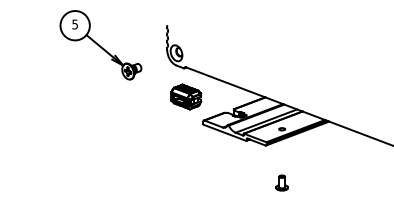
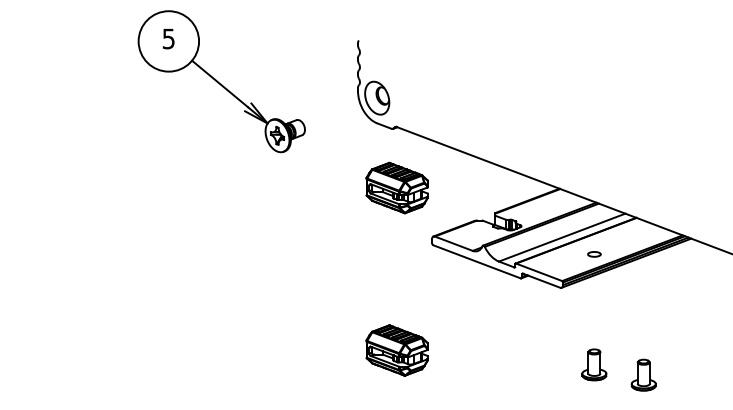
part: (186, 175) -> (397, 349), added
part: (305, 187) -> (642, 374), added

